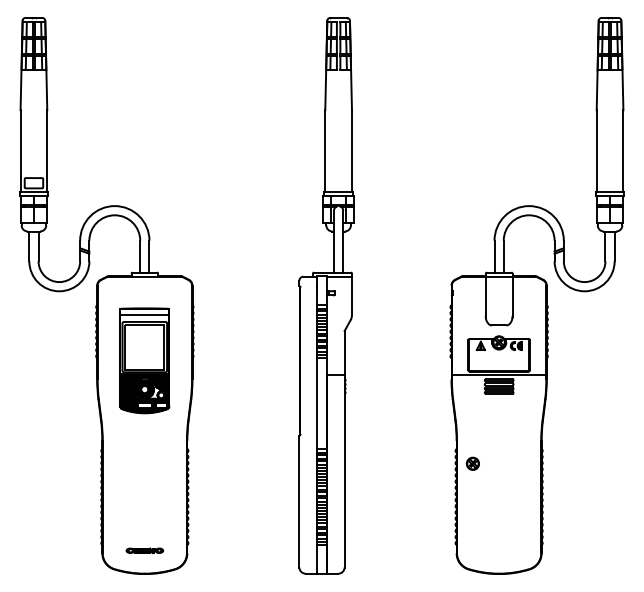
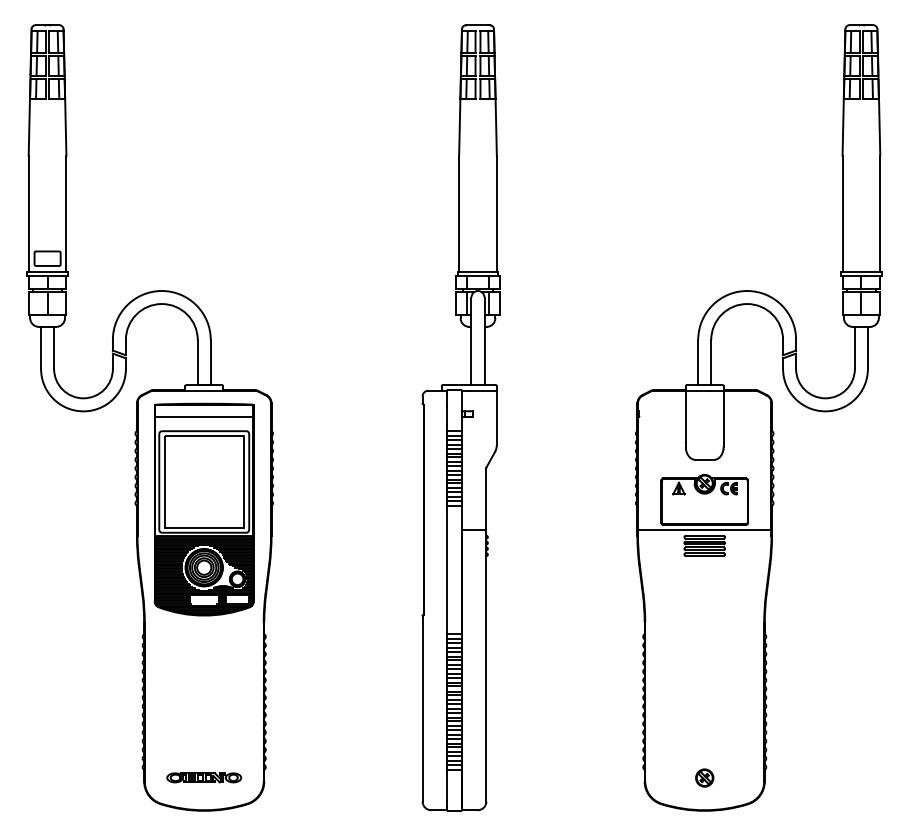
part: (144, 360) -> (203, 509), size x1.43
part: (472, 463) -> (704, 777), moved
part: (145, 550) -> (204, 777), size x1.43

